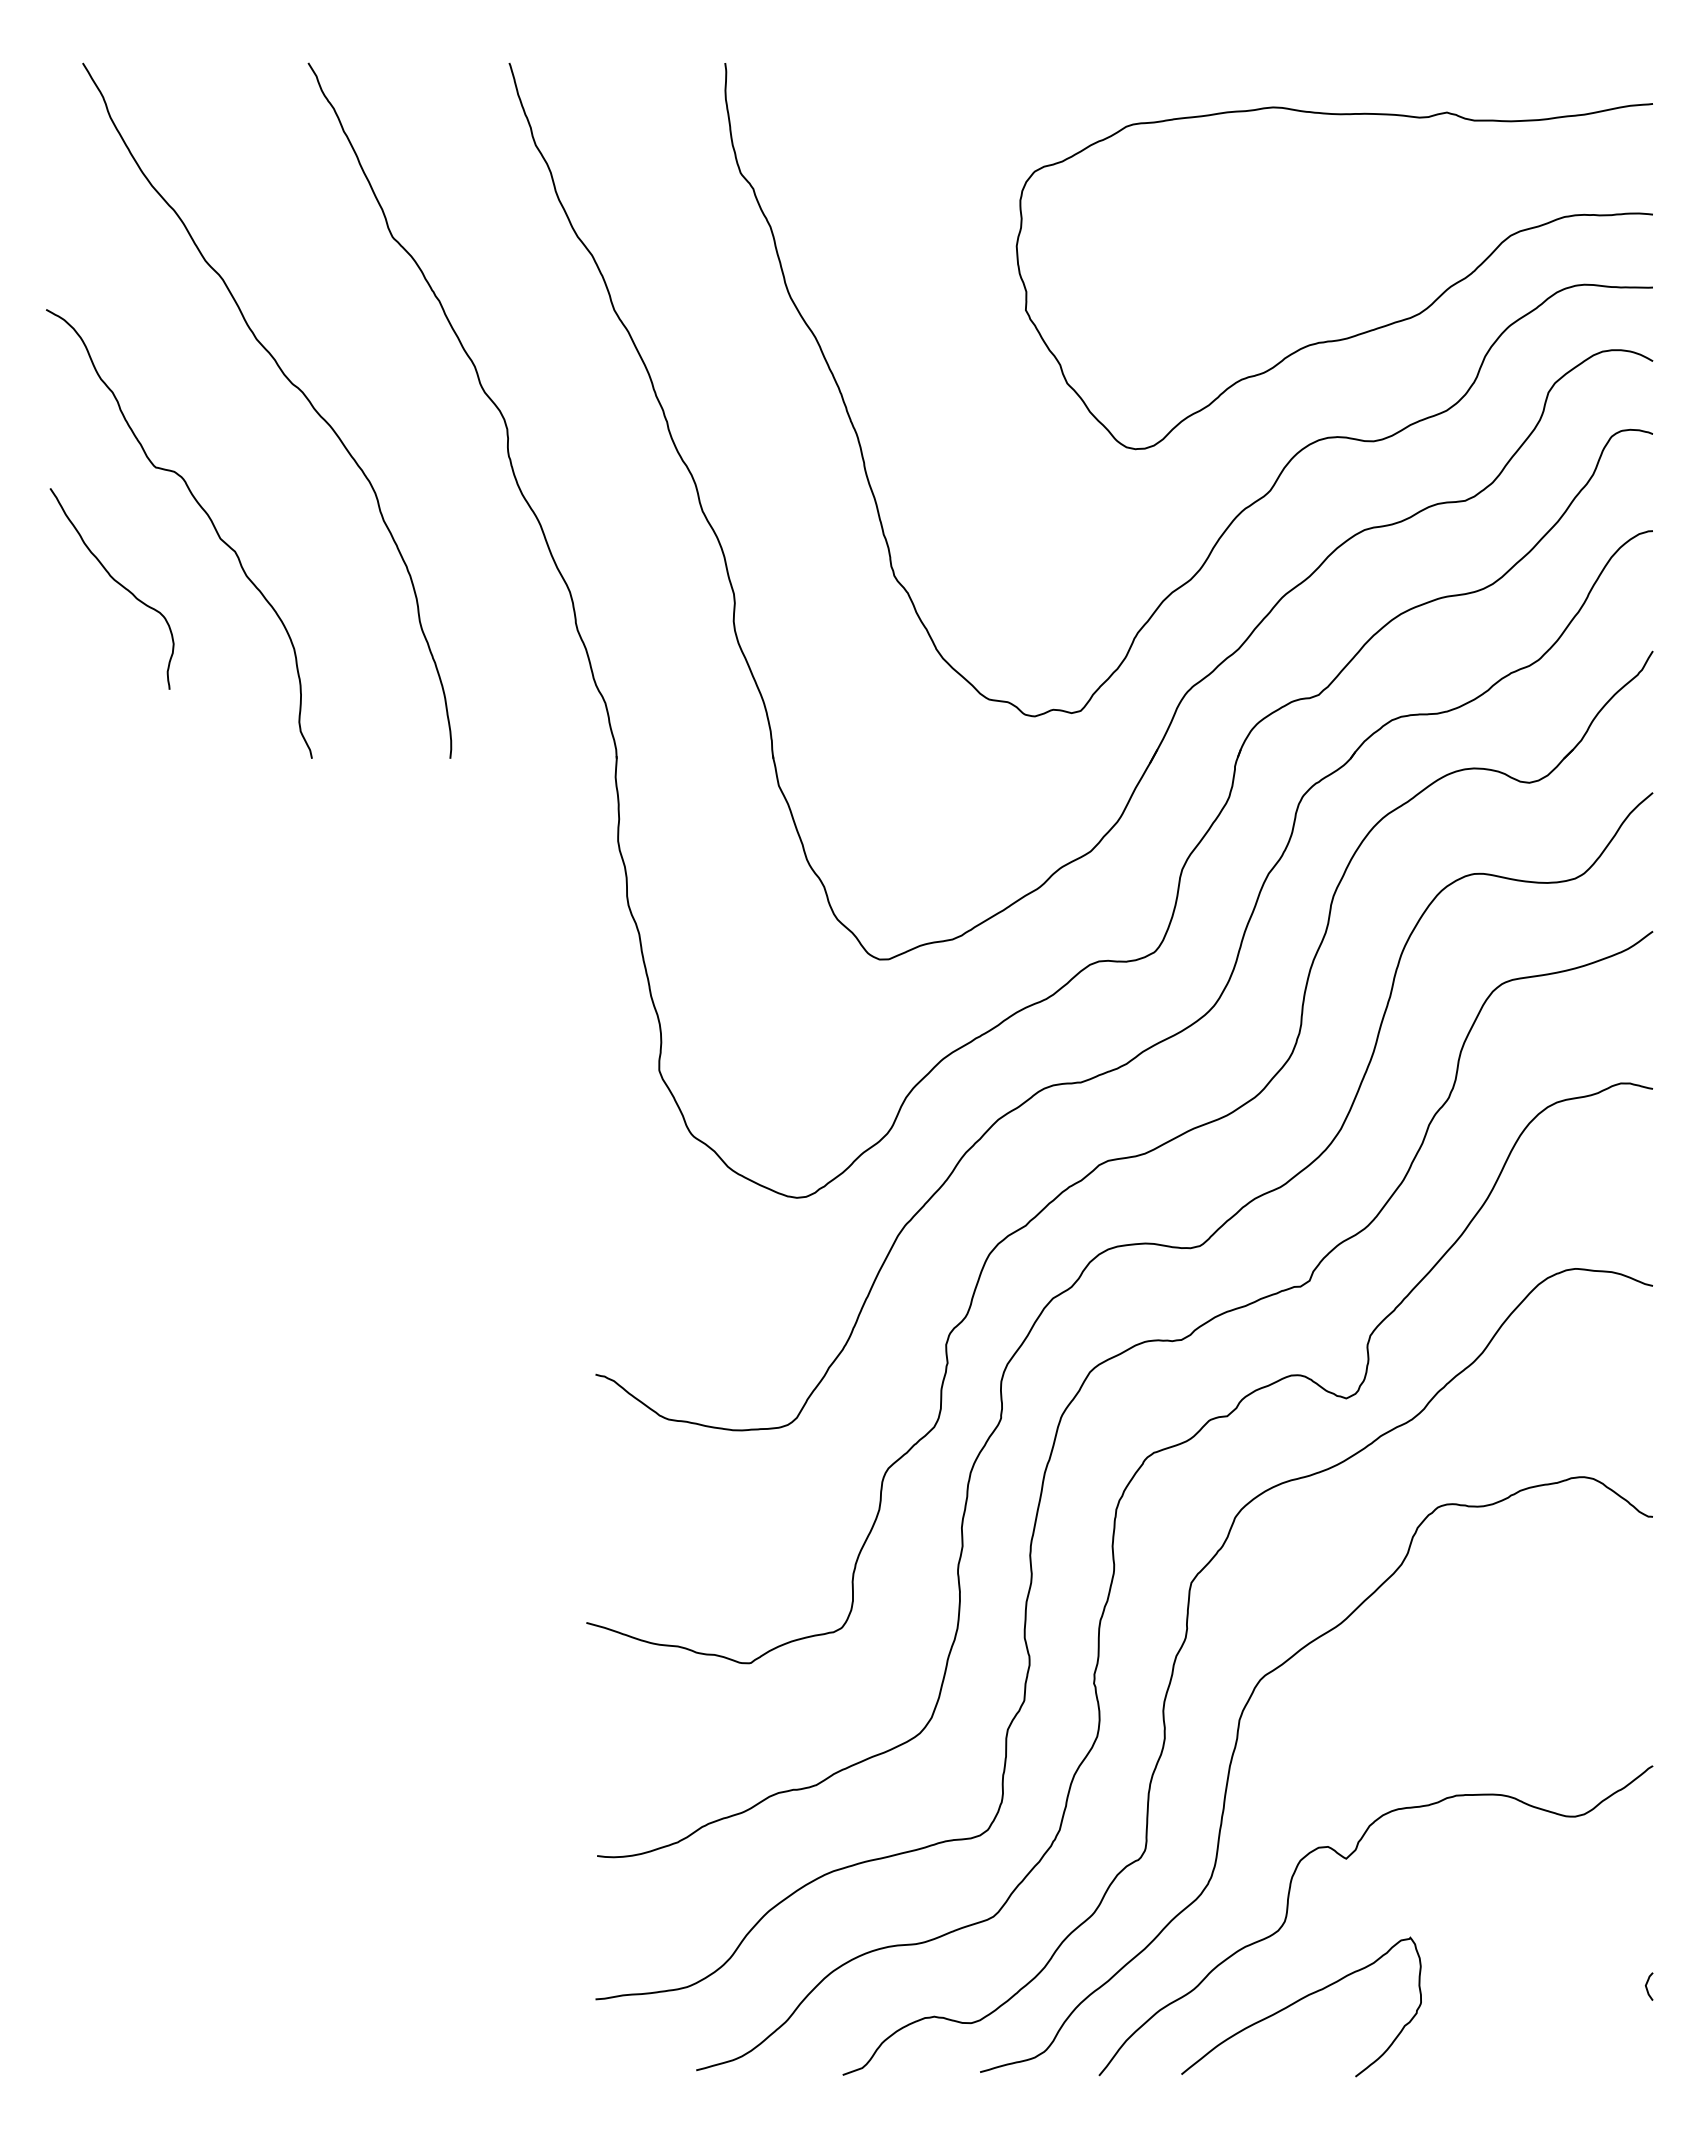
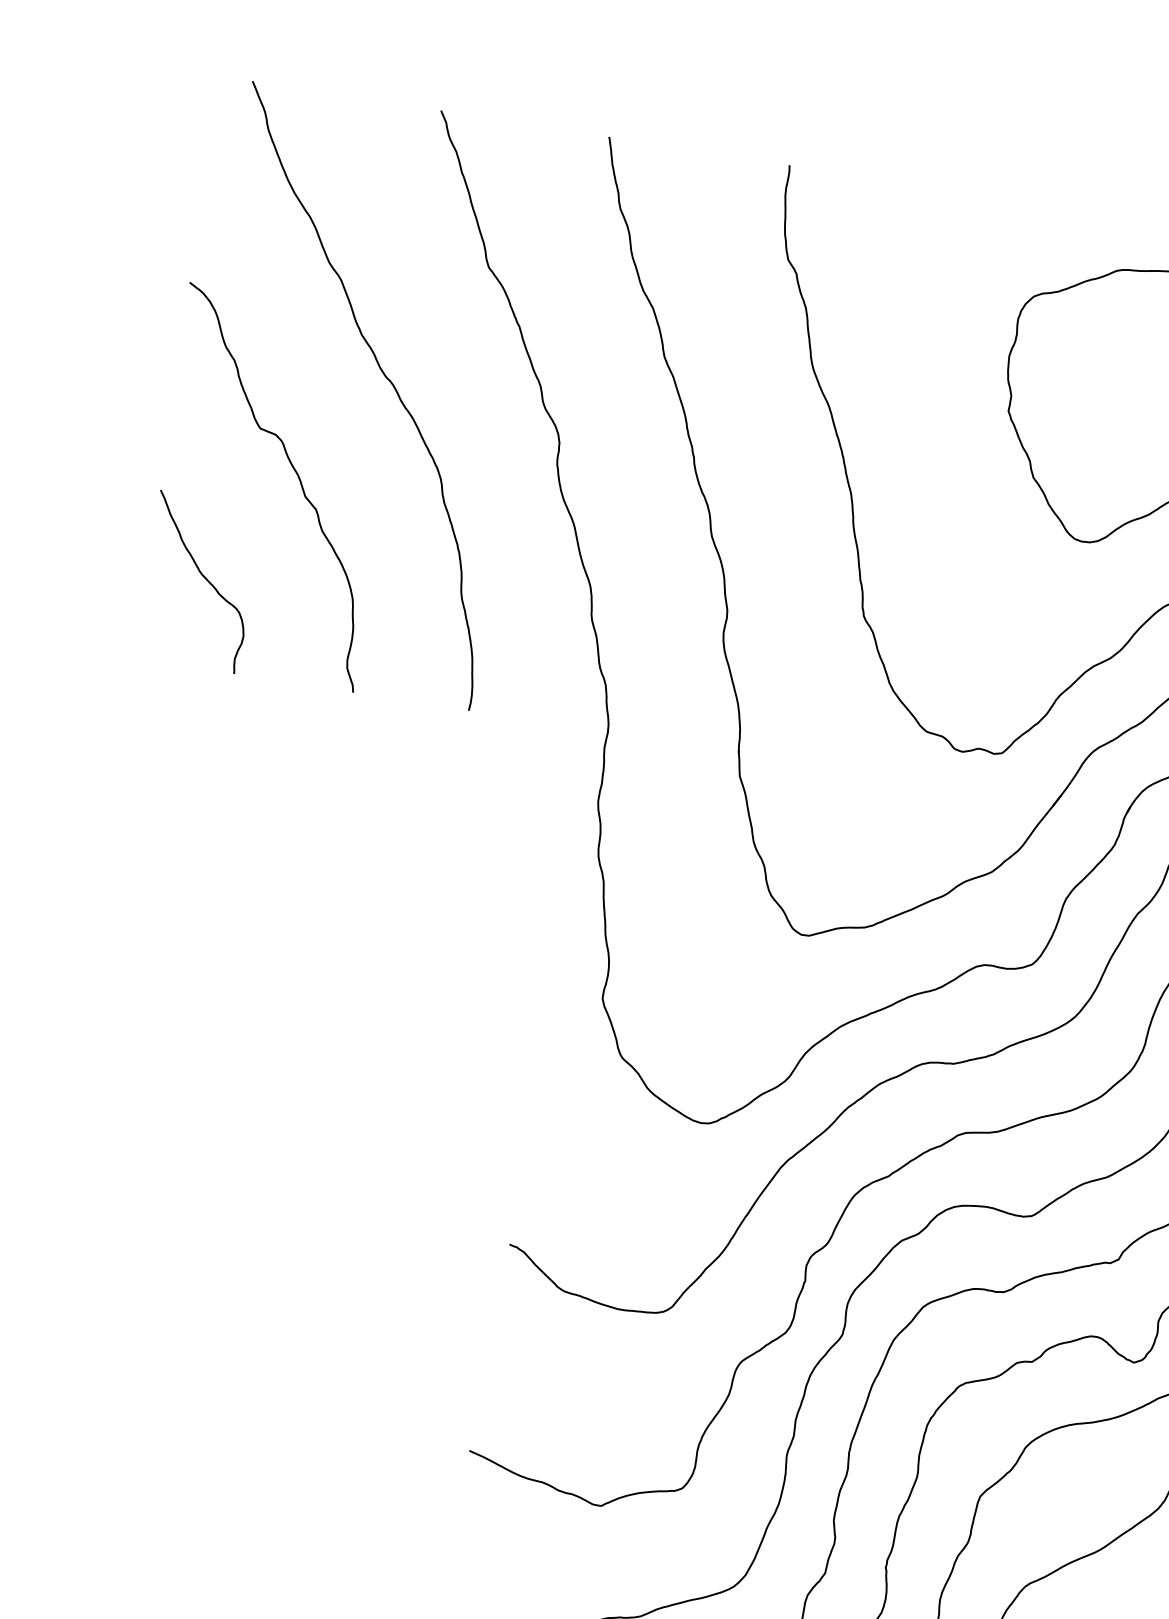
curve: (114, 581) -> (202, 576), moved

